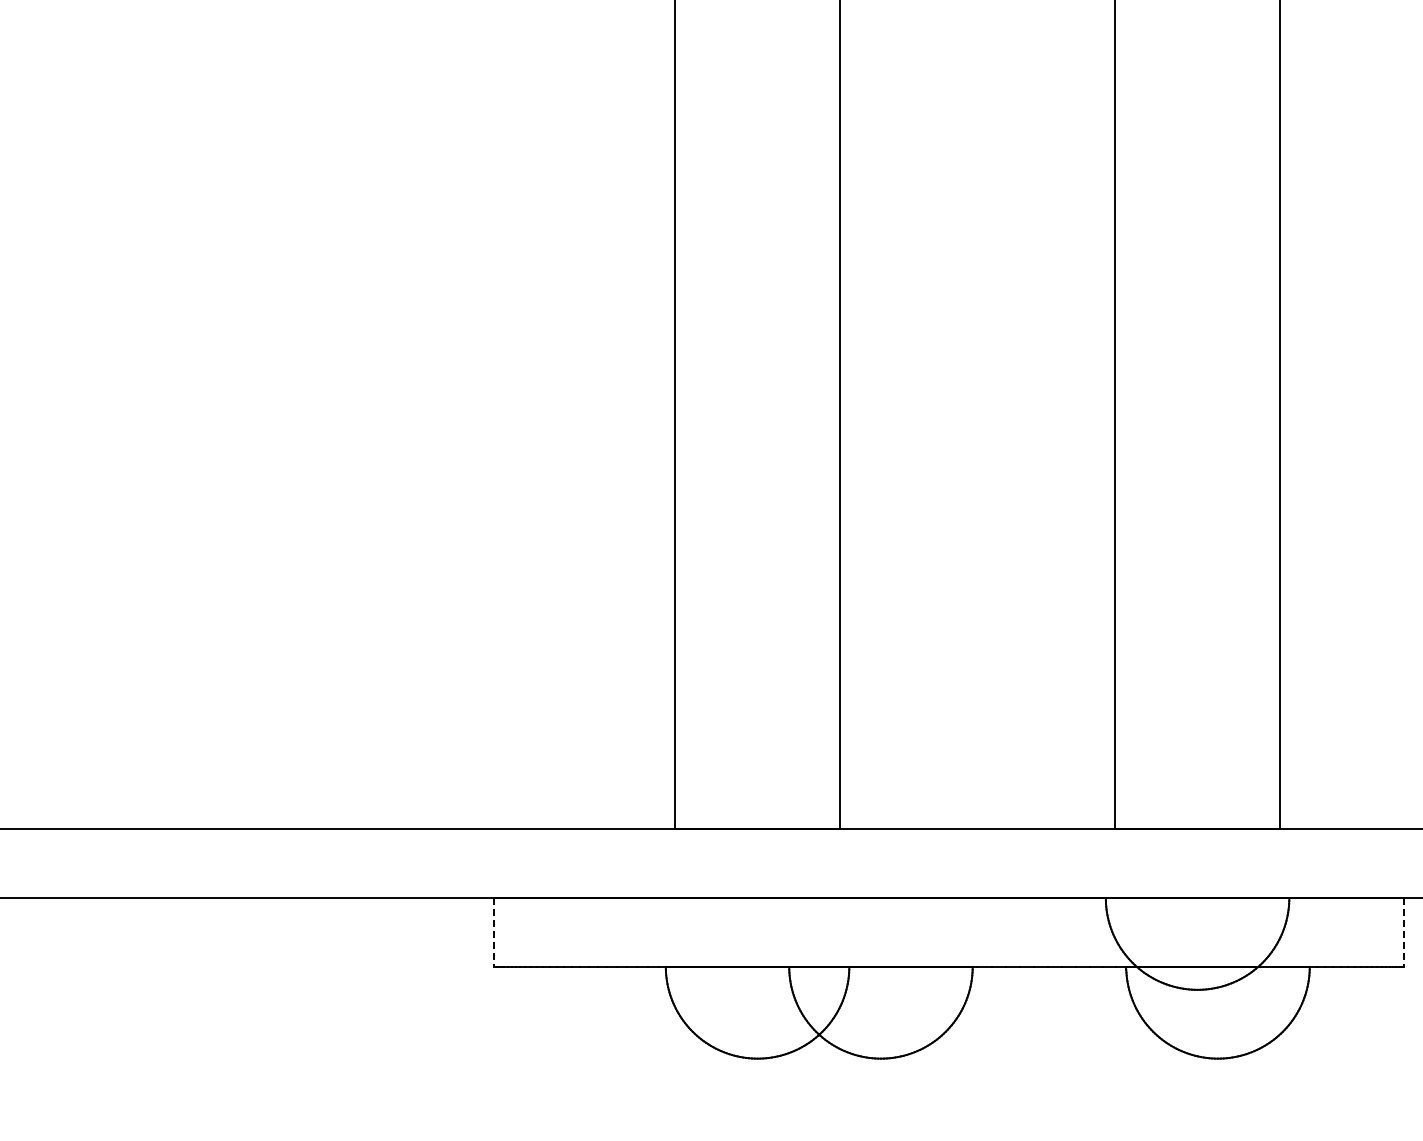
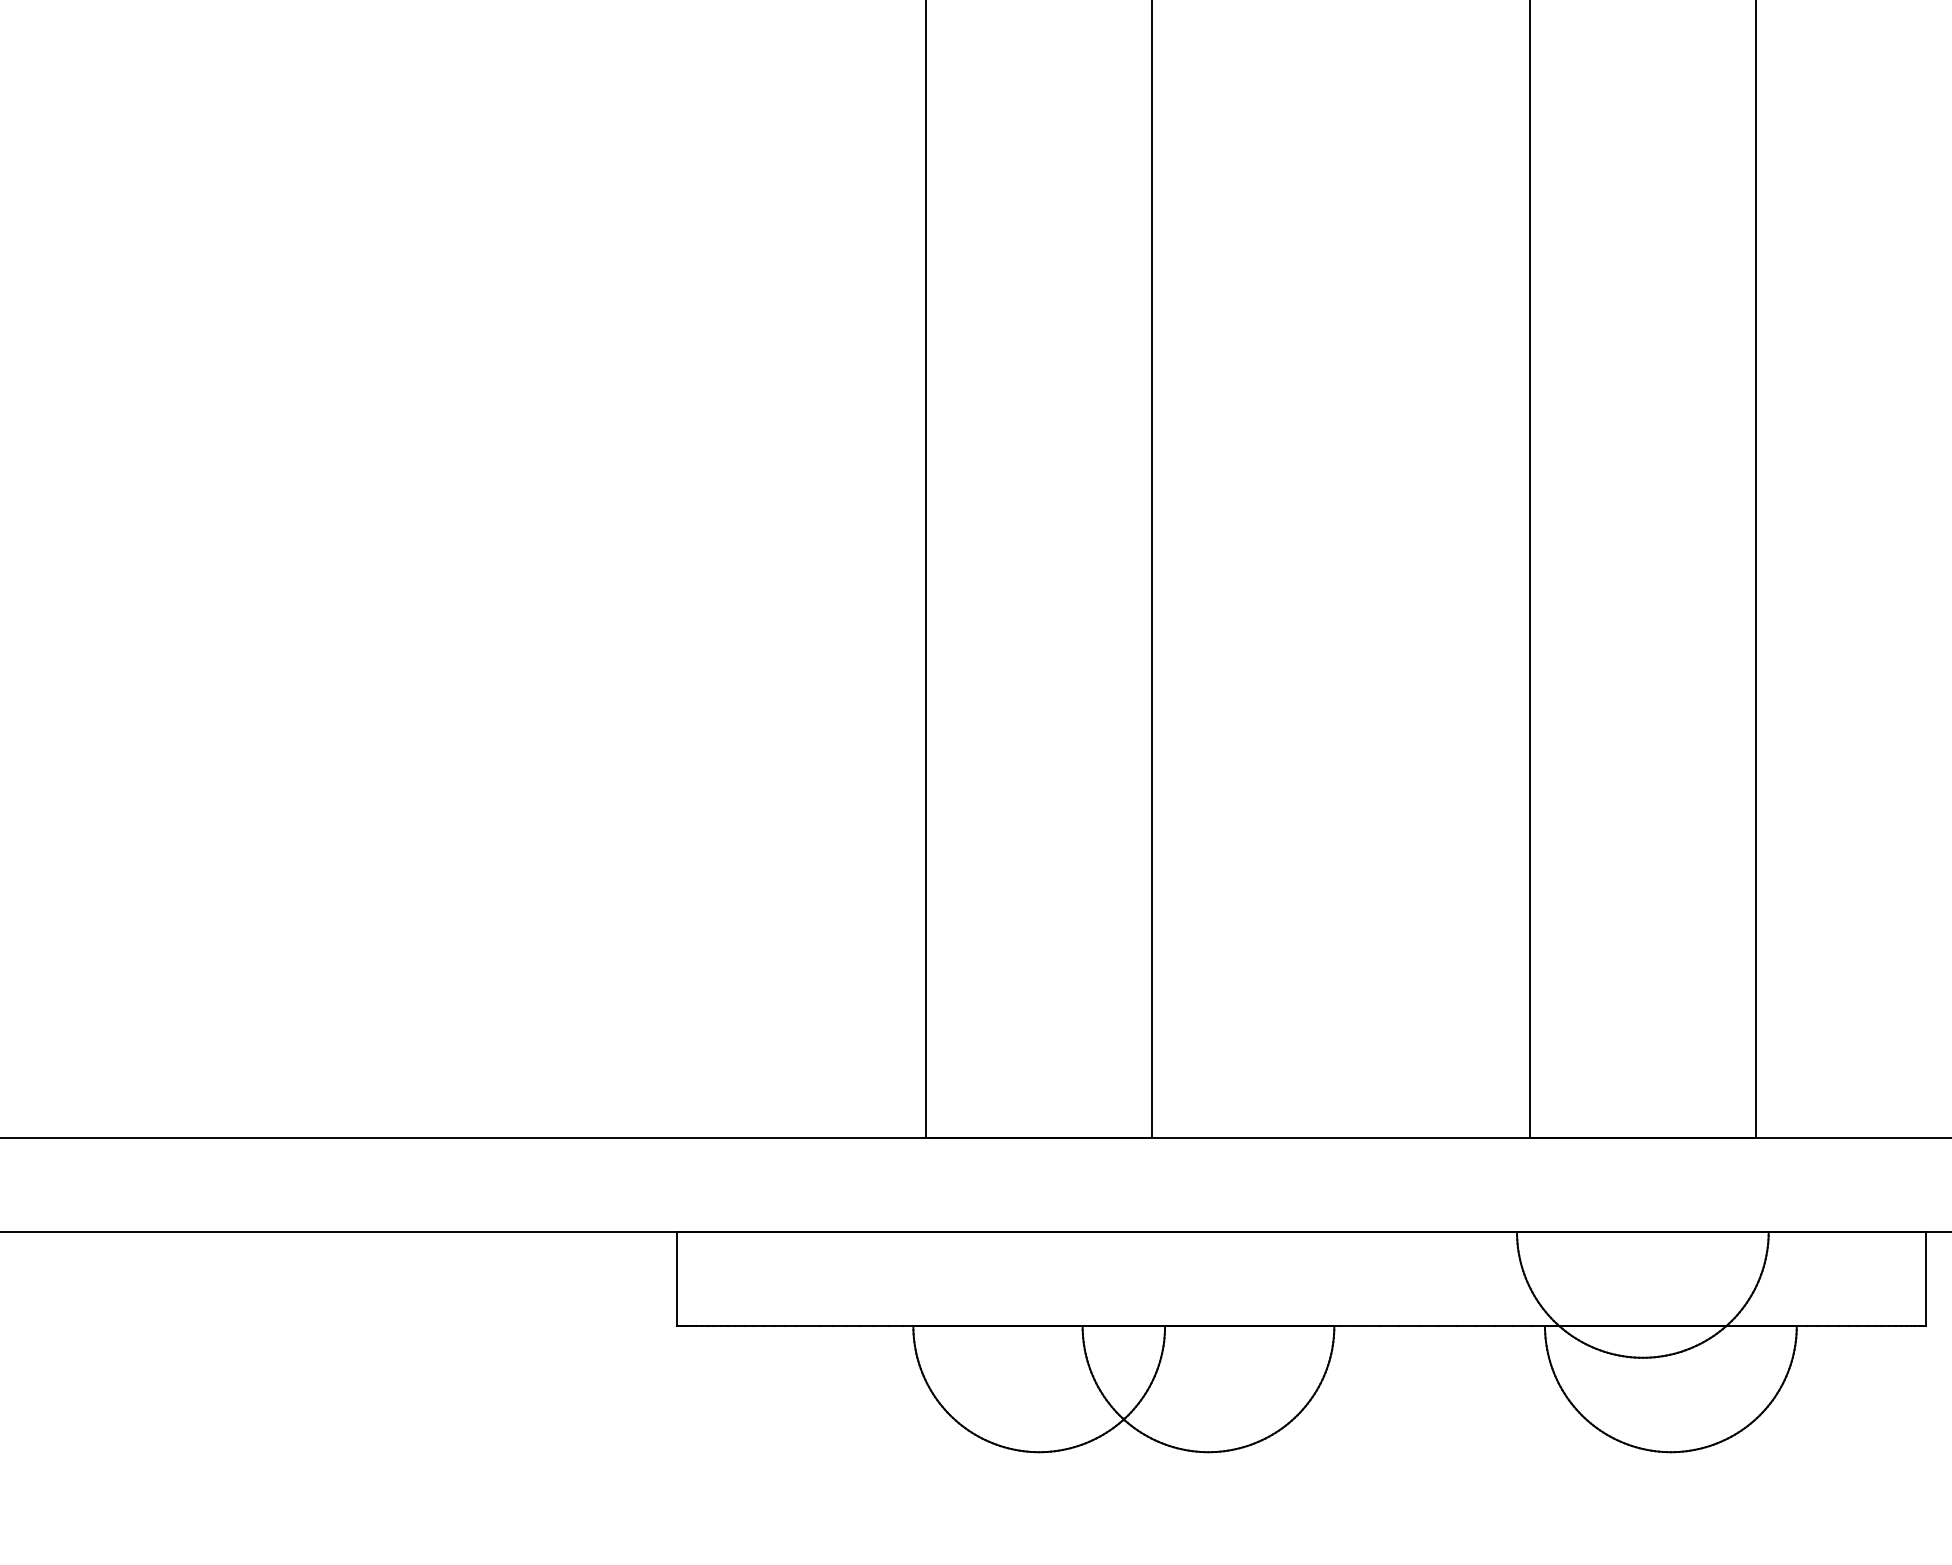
line: (493, 933) -> (676, 1280), dashed -> solid
line: (1404, 933) -> (1926, 1280), dashed -> solid

